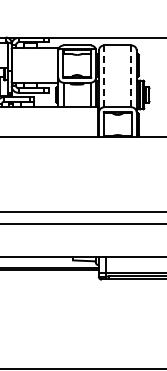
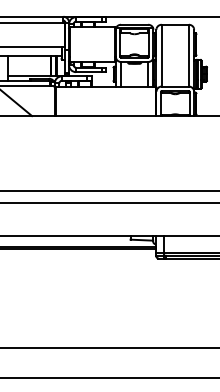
line: (104, 76) -> (161, 55), dashed -> solid
line: (131, 76) -> (188, 55), dashed -> solid

